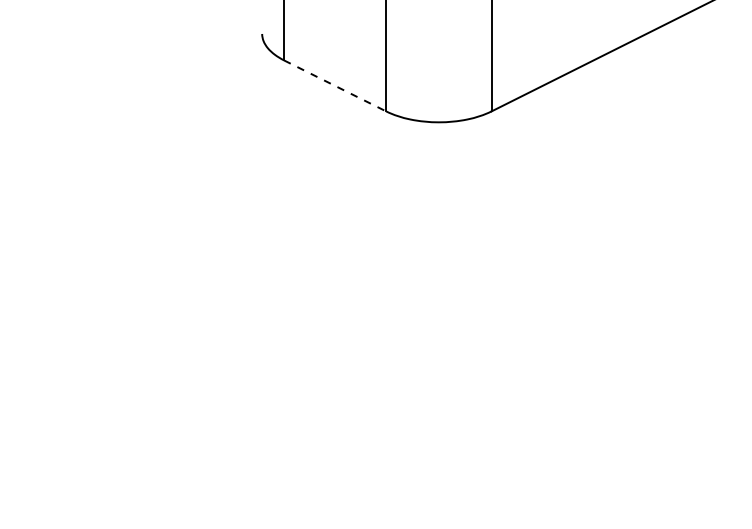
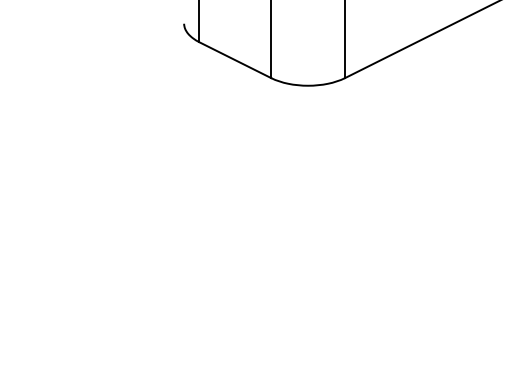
line: (335, 86) -> (235, 60), dashed -> solid

